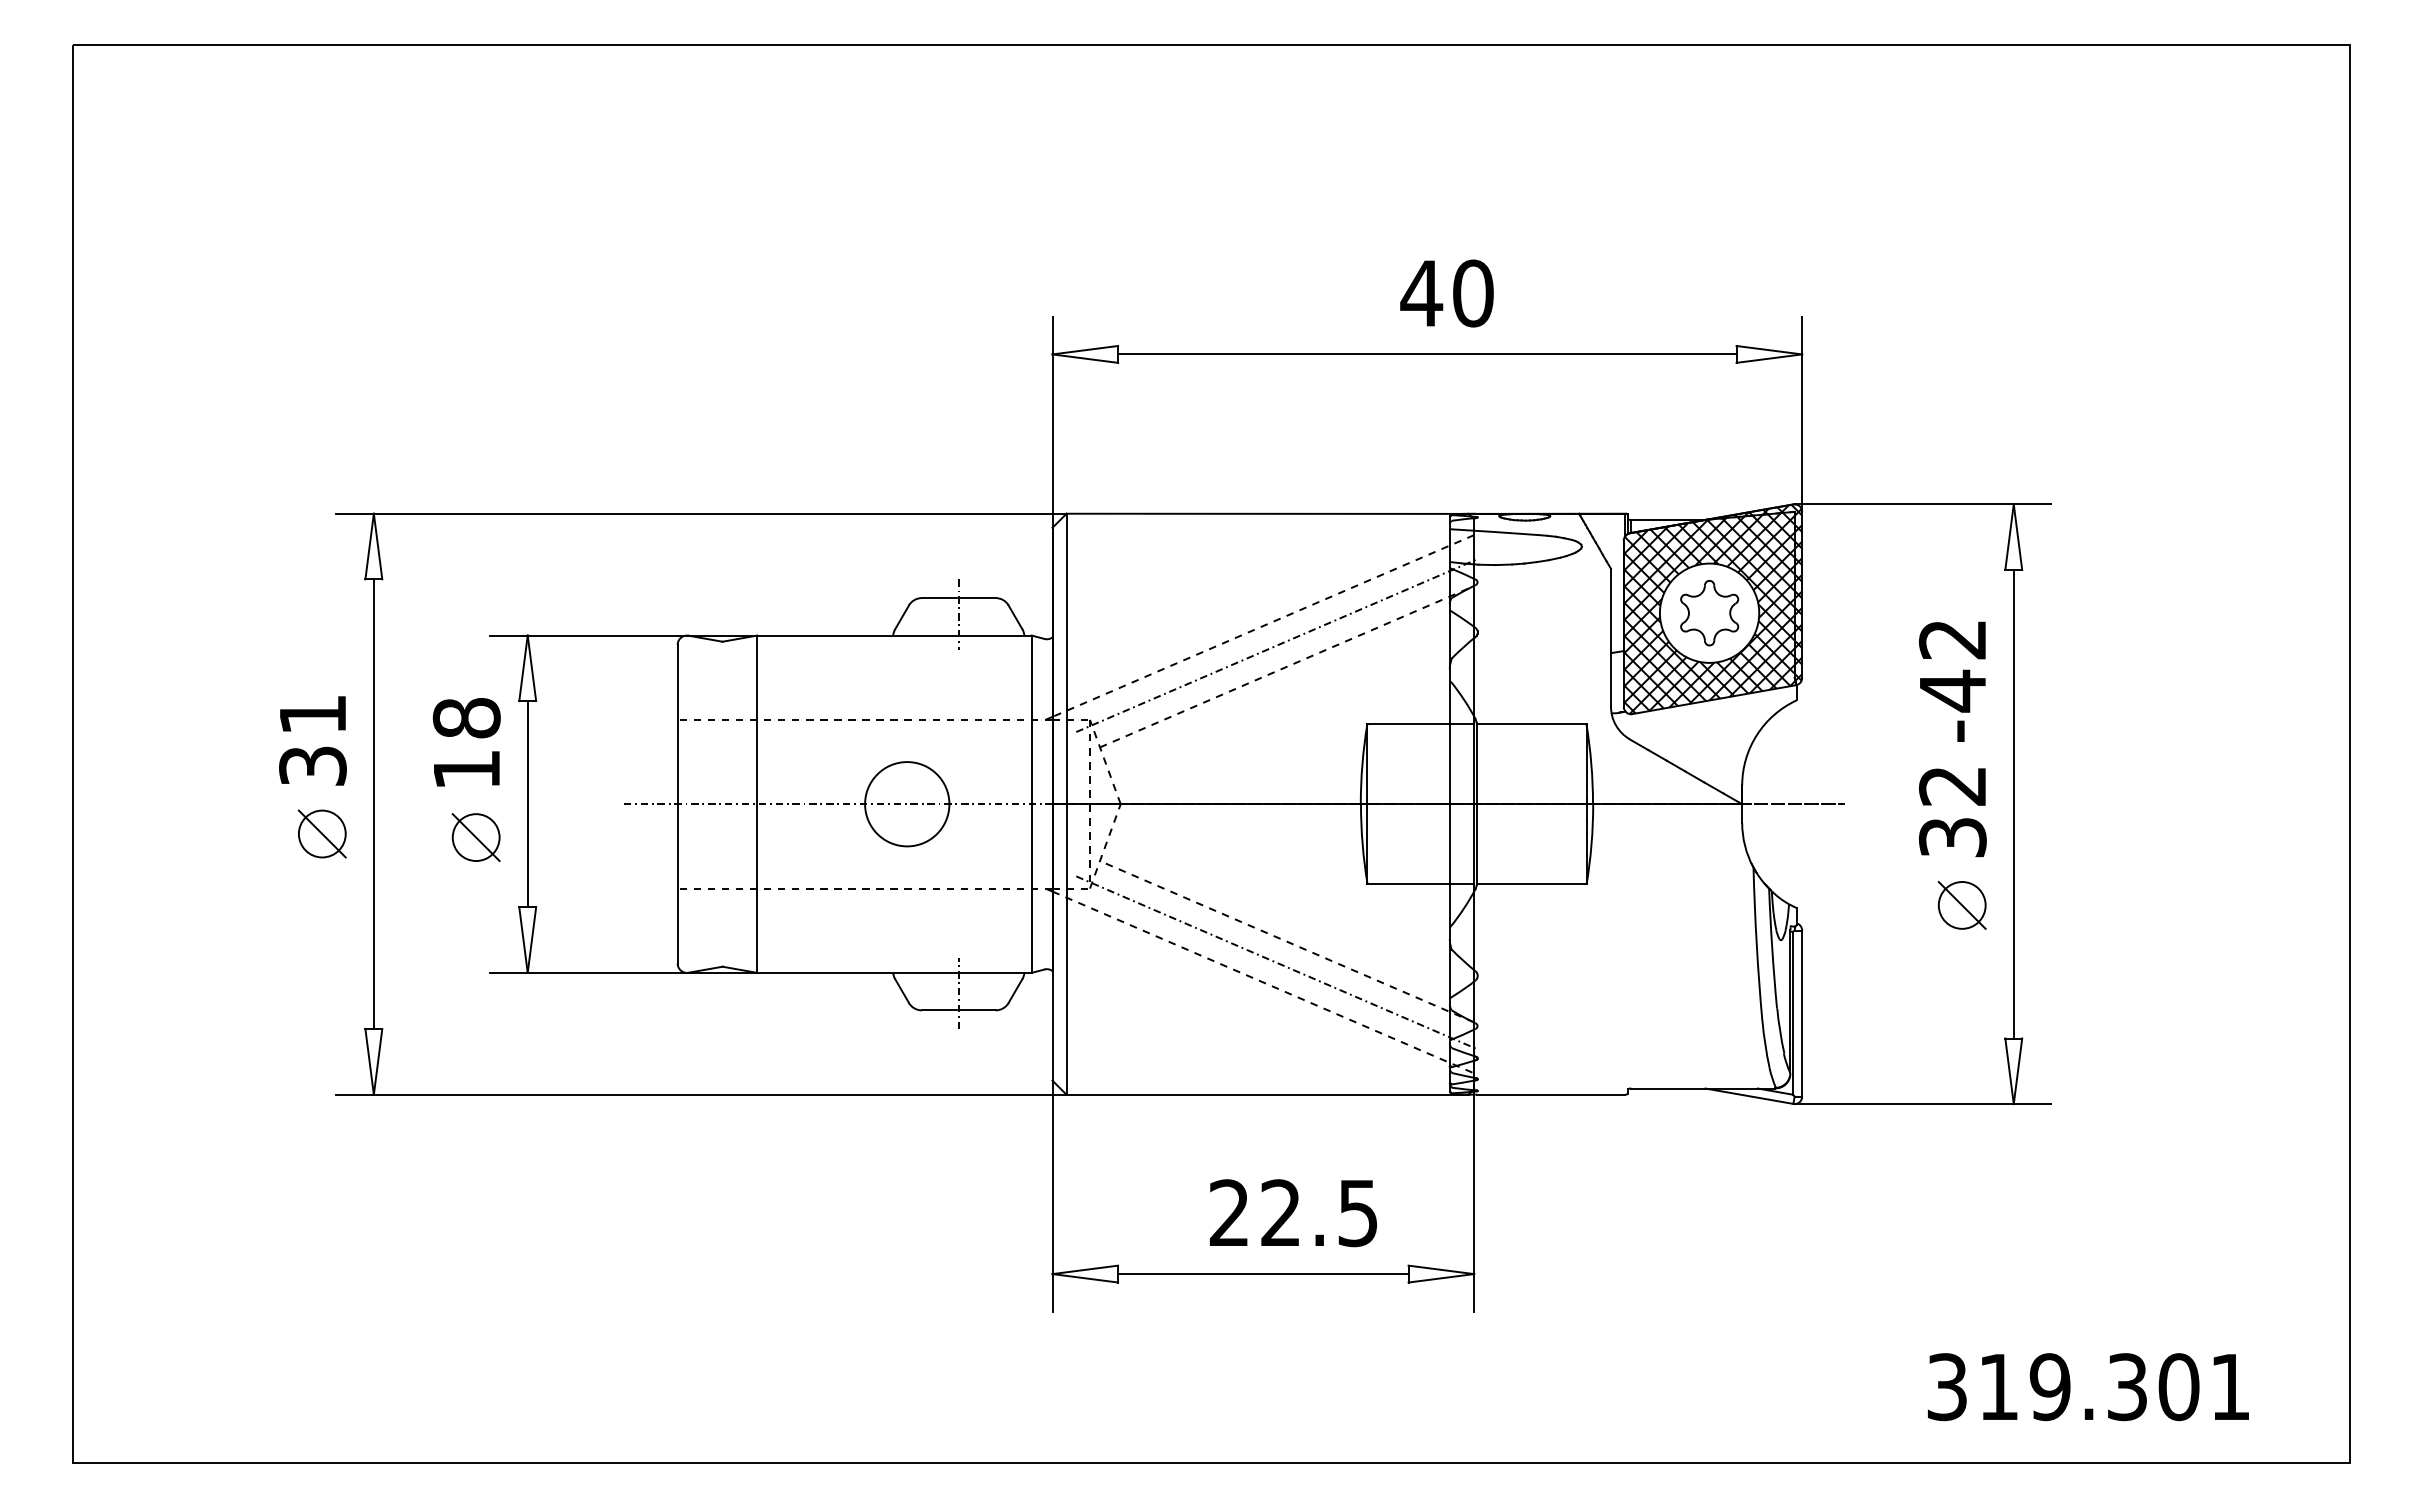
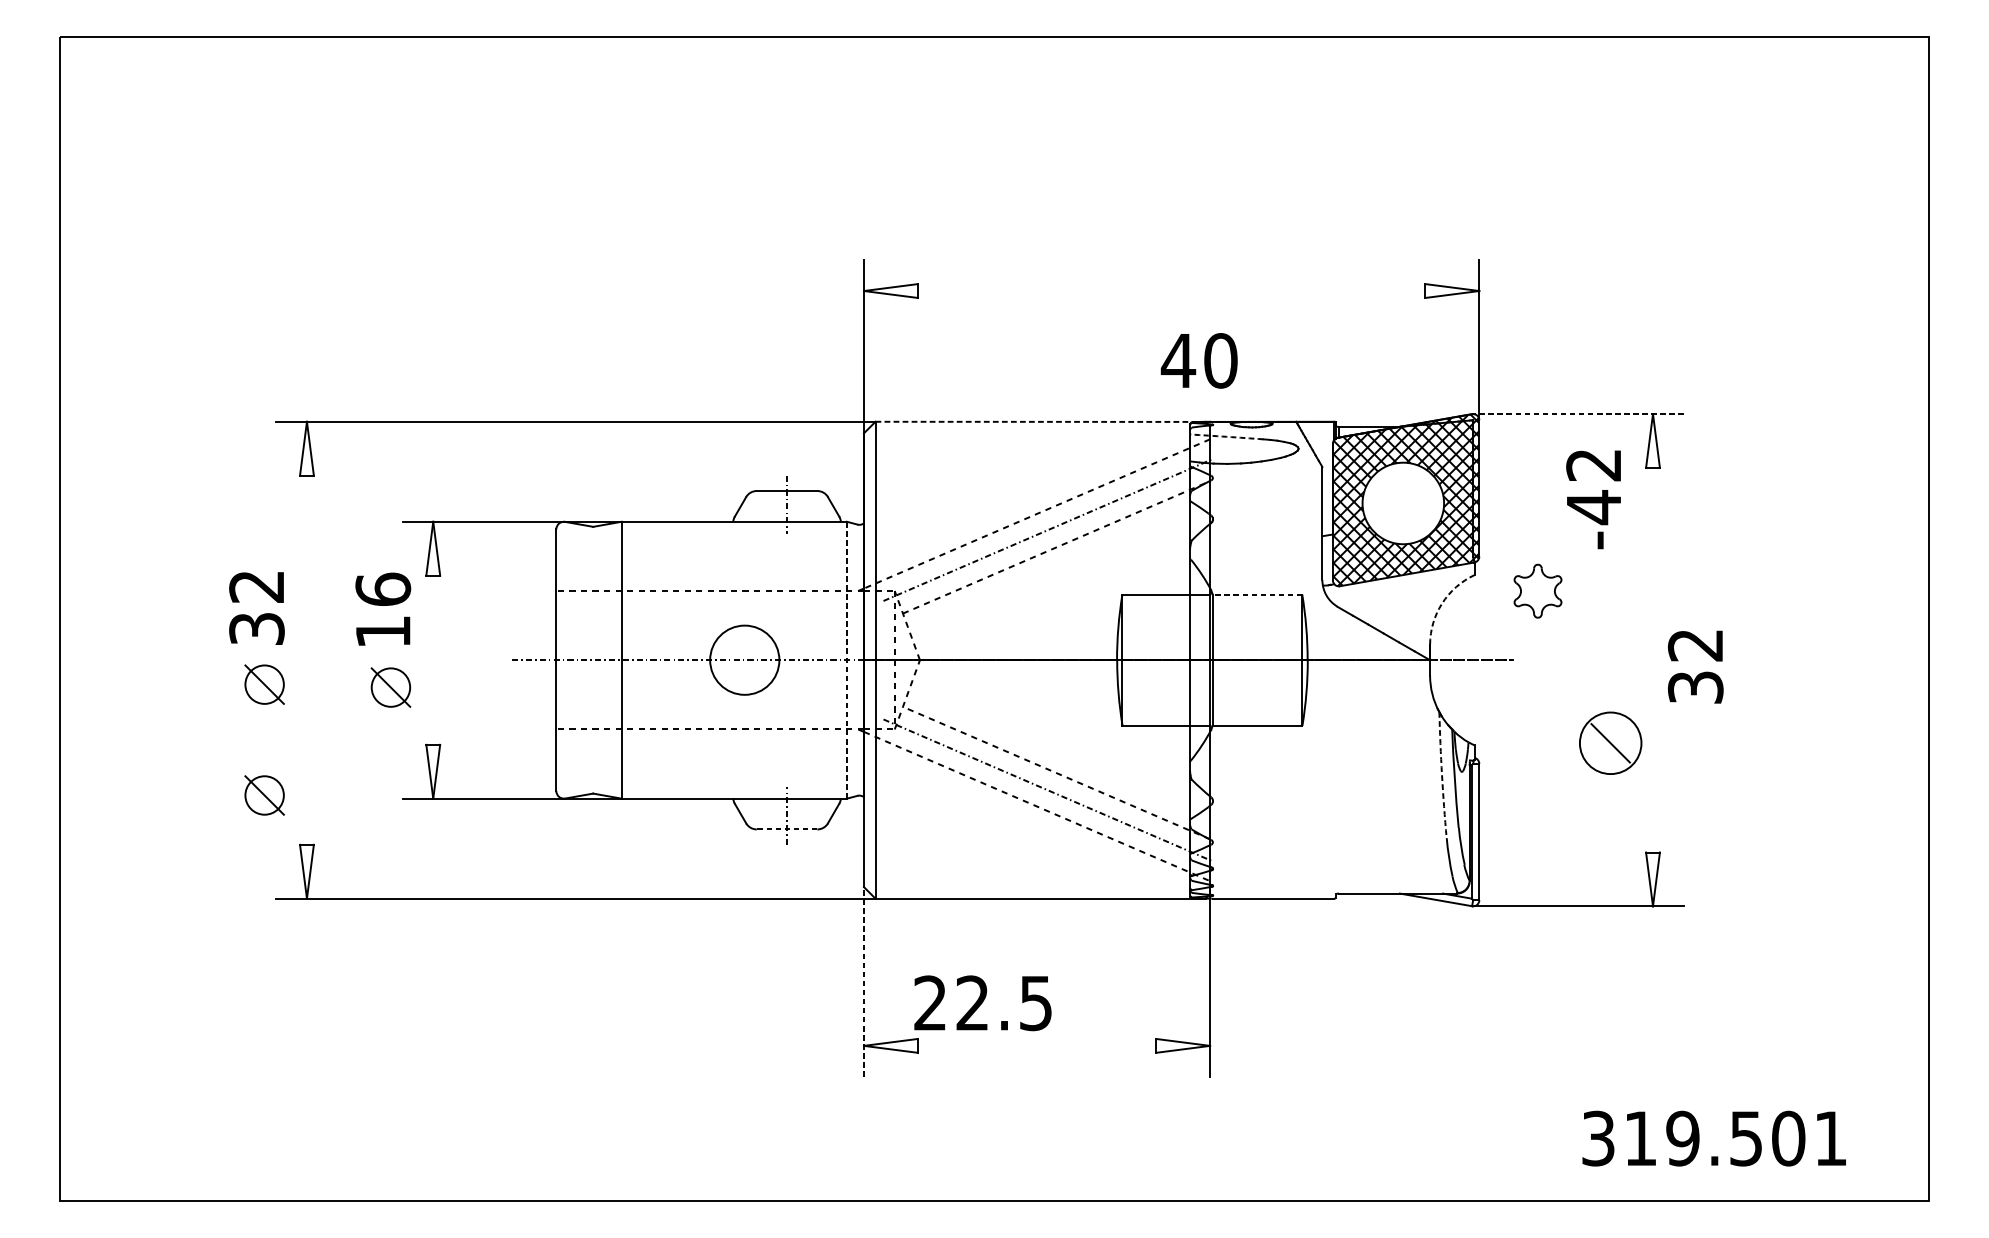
text: (1446, 293) -> (1198, 360), moved
line: (1427, 354) -> (1171, 291), removed
line: (1922, 504) -> (1578, 414), solid -> dashed
line: (1268, 513) -> (1041, 421), solid -> dashed
arc: (1494, 532) -> (1226, 437), solid -> dashed
part: (1709, 613) -> (1537, 591), moved
text: (1952, 681) -> (1593, 499), moved
text: (312, 715) -> (256, 587), 31 -> 32
text: (466, 717) -> (383, 589), 18 -> 16
line: (1531, 724) -> (1257, 594), solid -> dashed
arc: (1756, 735) -> (1441, 603), solid -> dashed
line: (2013, 803) -> (1652, 659), removed
line: (373, 804) -> (306, 660), removed
line: (527, 804) -> (433, 660), removed
line: (1031, 804) -> (846, 660), solid -> dashed
text: (1952, 812) -> (1695, 667), moved
circle: (1961, 905) -> (1610, 743), size x1.6
arc: (1756, 944) -> (1441, 775), solid -> dashed
part: (321, 968) -> (263, 795), added
line: (958, 1010) -> (786, 829), solid -> dashed
line: (1052, 1195) -> (863, 981), solid -> dashed
text: (1292, 1213) -> (982, 1003), moved
line: (1263, 1274) -> (1037, 1046), removed
text: (2127, 1386) -> (1746, 1138), 319.301 -> 319.501

